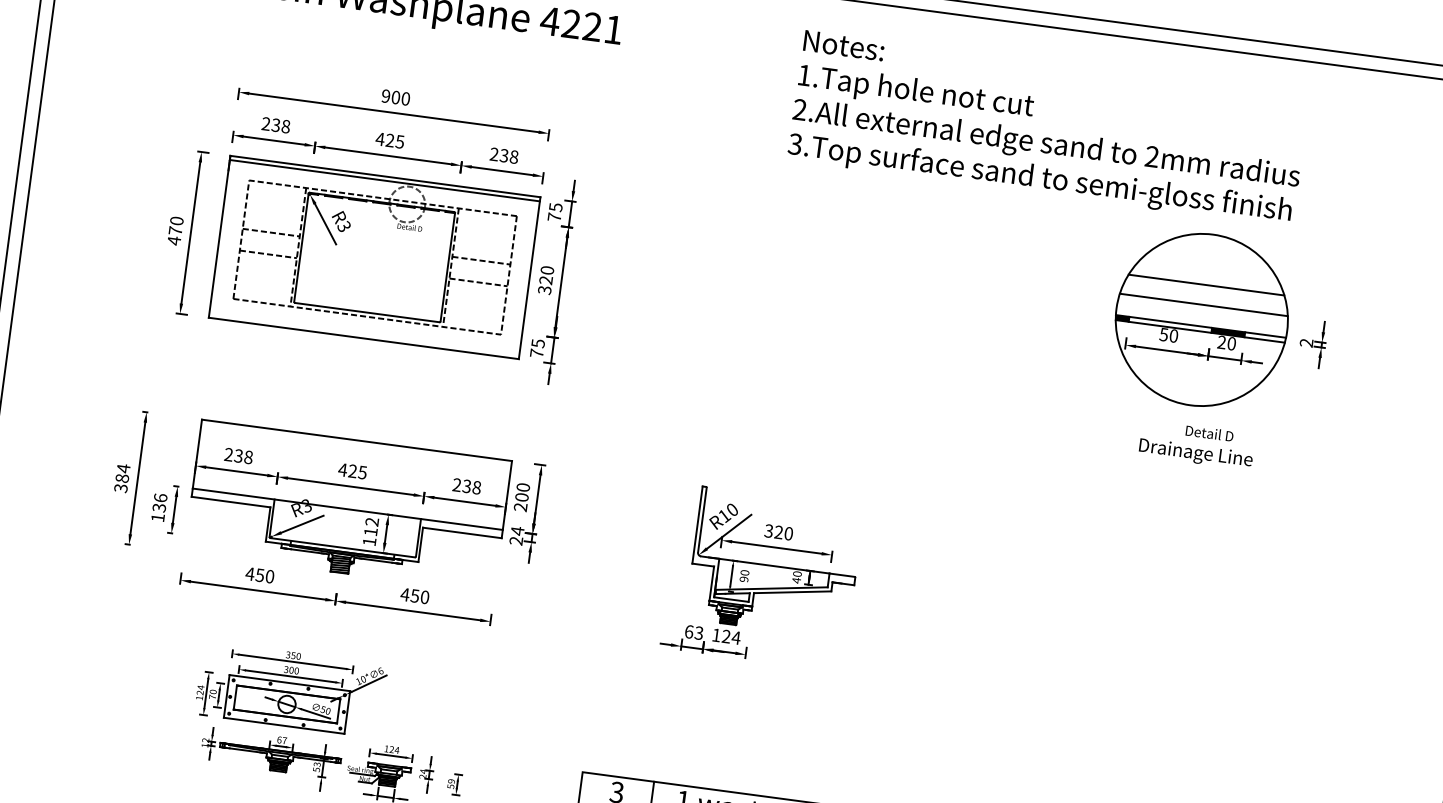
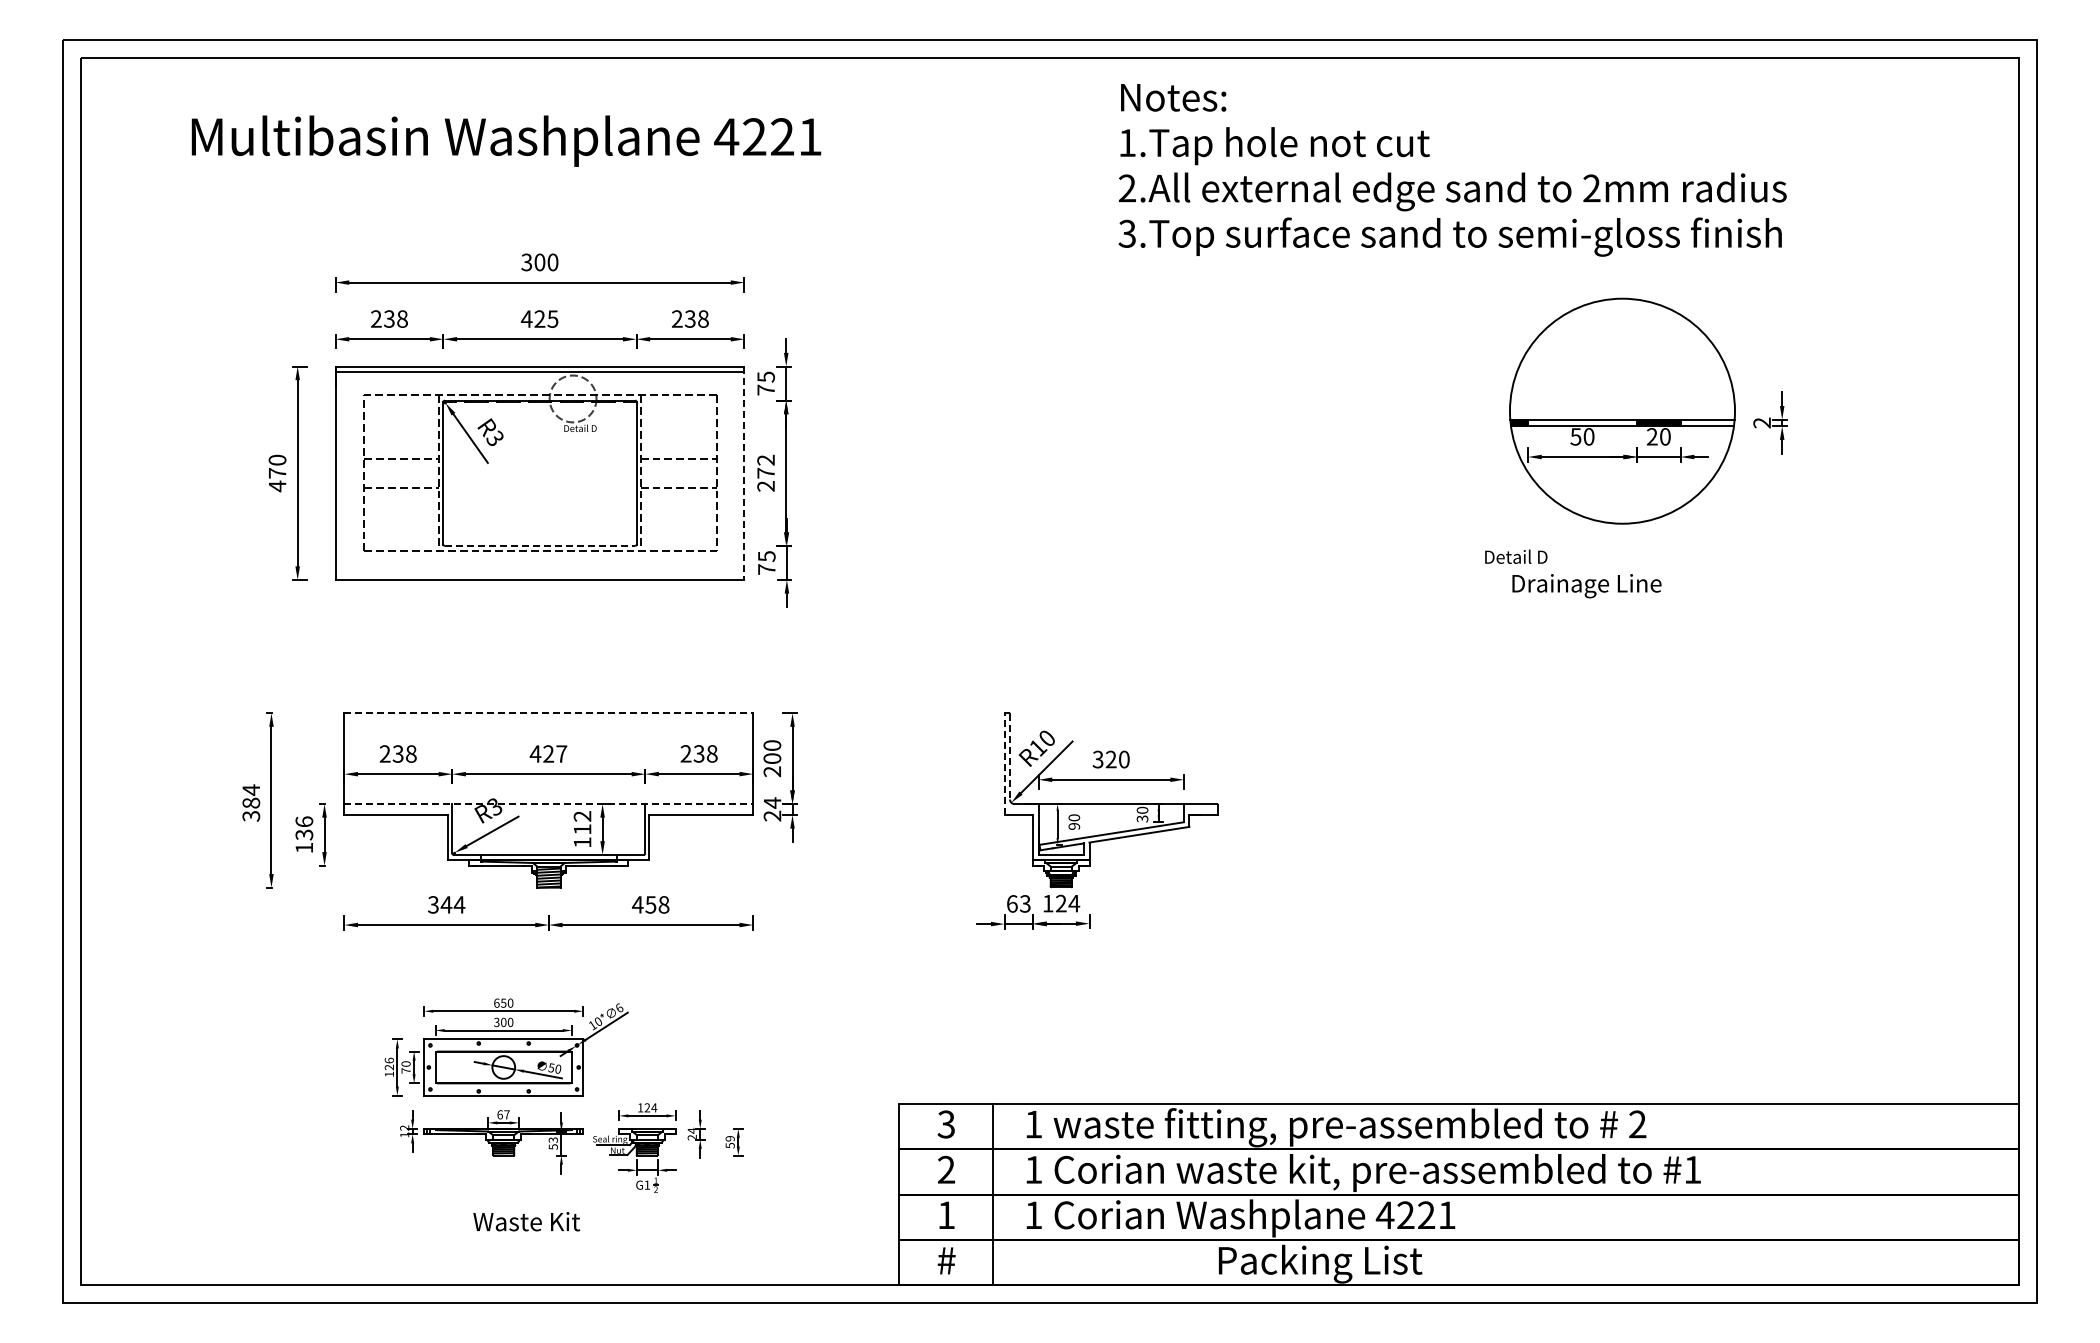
text: (385, 96) -> (526, 262), 900 -> 300
text: (1048, 129) -> (1452, 170), moved
line: (529, 278) -> (744, 473), solid -> dashed
text: (545, 279) -> (765, 472), 320 -> 272
line: (1206, 285) -> (1622, 365), removed
line: (1203, 305) -> (1622, 391), removed
line: (367, 312) -> (540, 545), solid -> dashed
text: (1209, 433) -> (1516, 556), moved
line: (357, 440) -> (549, 713), solid -> dashed
text: (1195, 454) -> (1586, 586), moved
text: (362, 472) -> (561, 753), 425 -> 427
line: (348, 509) -> (549, 804), solid -> dashed
line: (702, 519) -> (1010, 756), solid -> dashed
line: (697, 525) -> (1004, 764), solid -> dashed
text: (260, 575) -> (446, 904), 450 -> 344
text: (796, 580) -> (1142, 818), 40 -> 30
text: (424, 597) -> (663, 904), 450 -> 458
text: (288, 654) -> (496, 1002), 350 -> 650
text: (200, 687) -> (388, 1060), 124 -> 126

